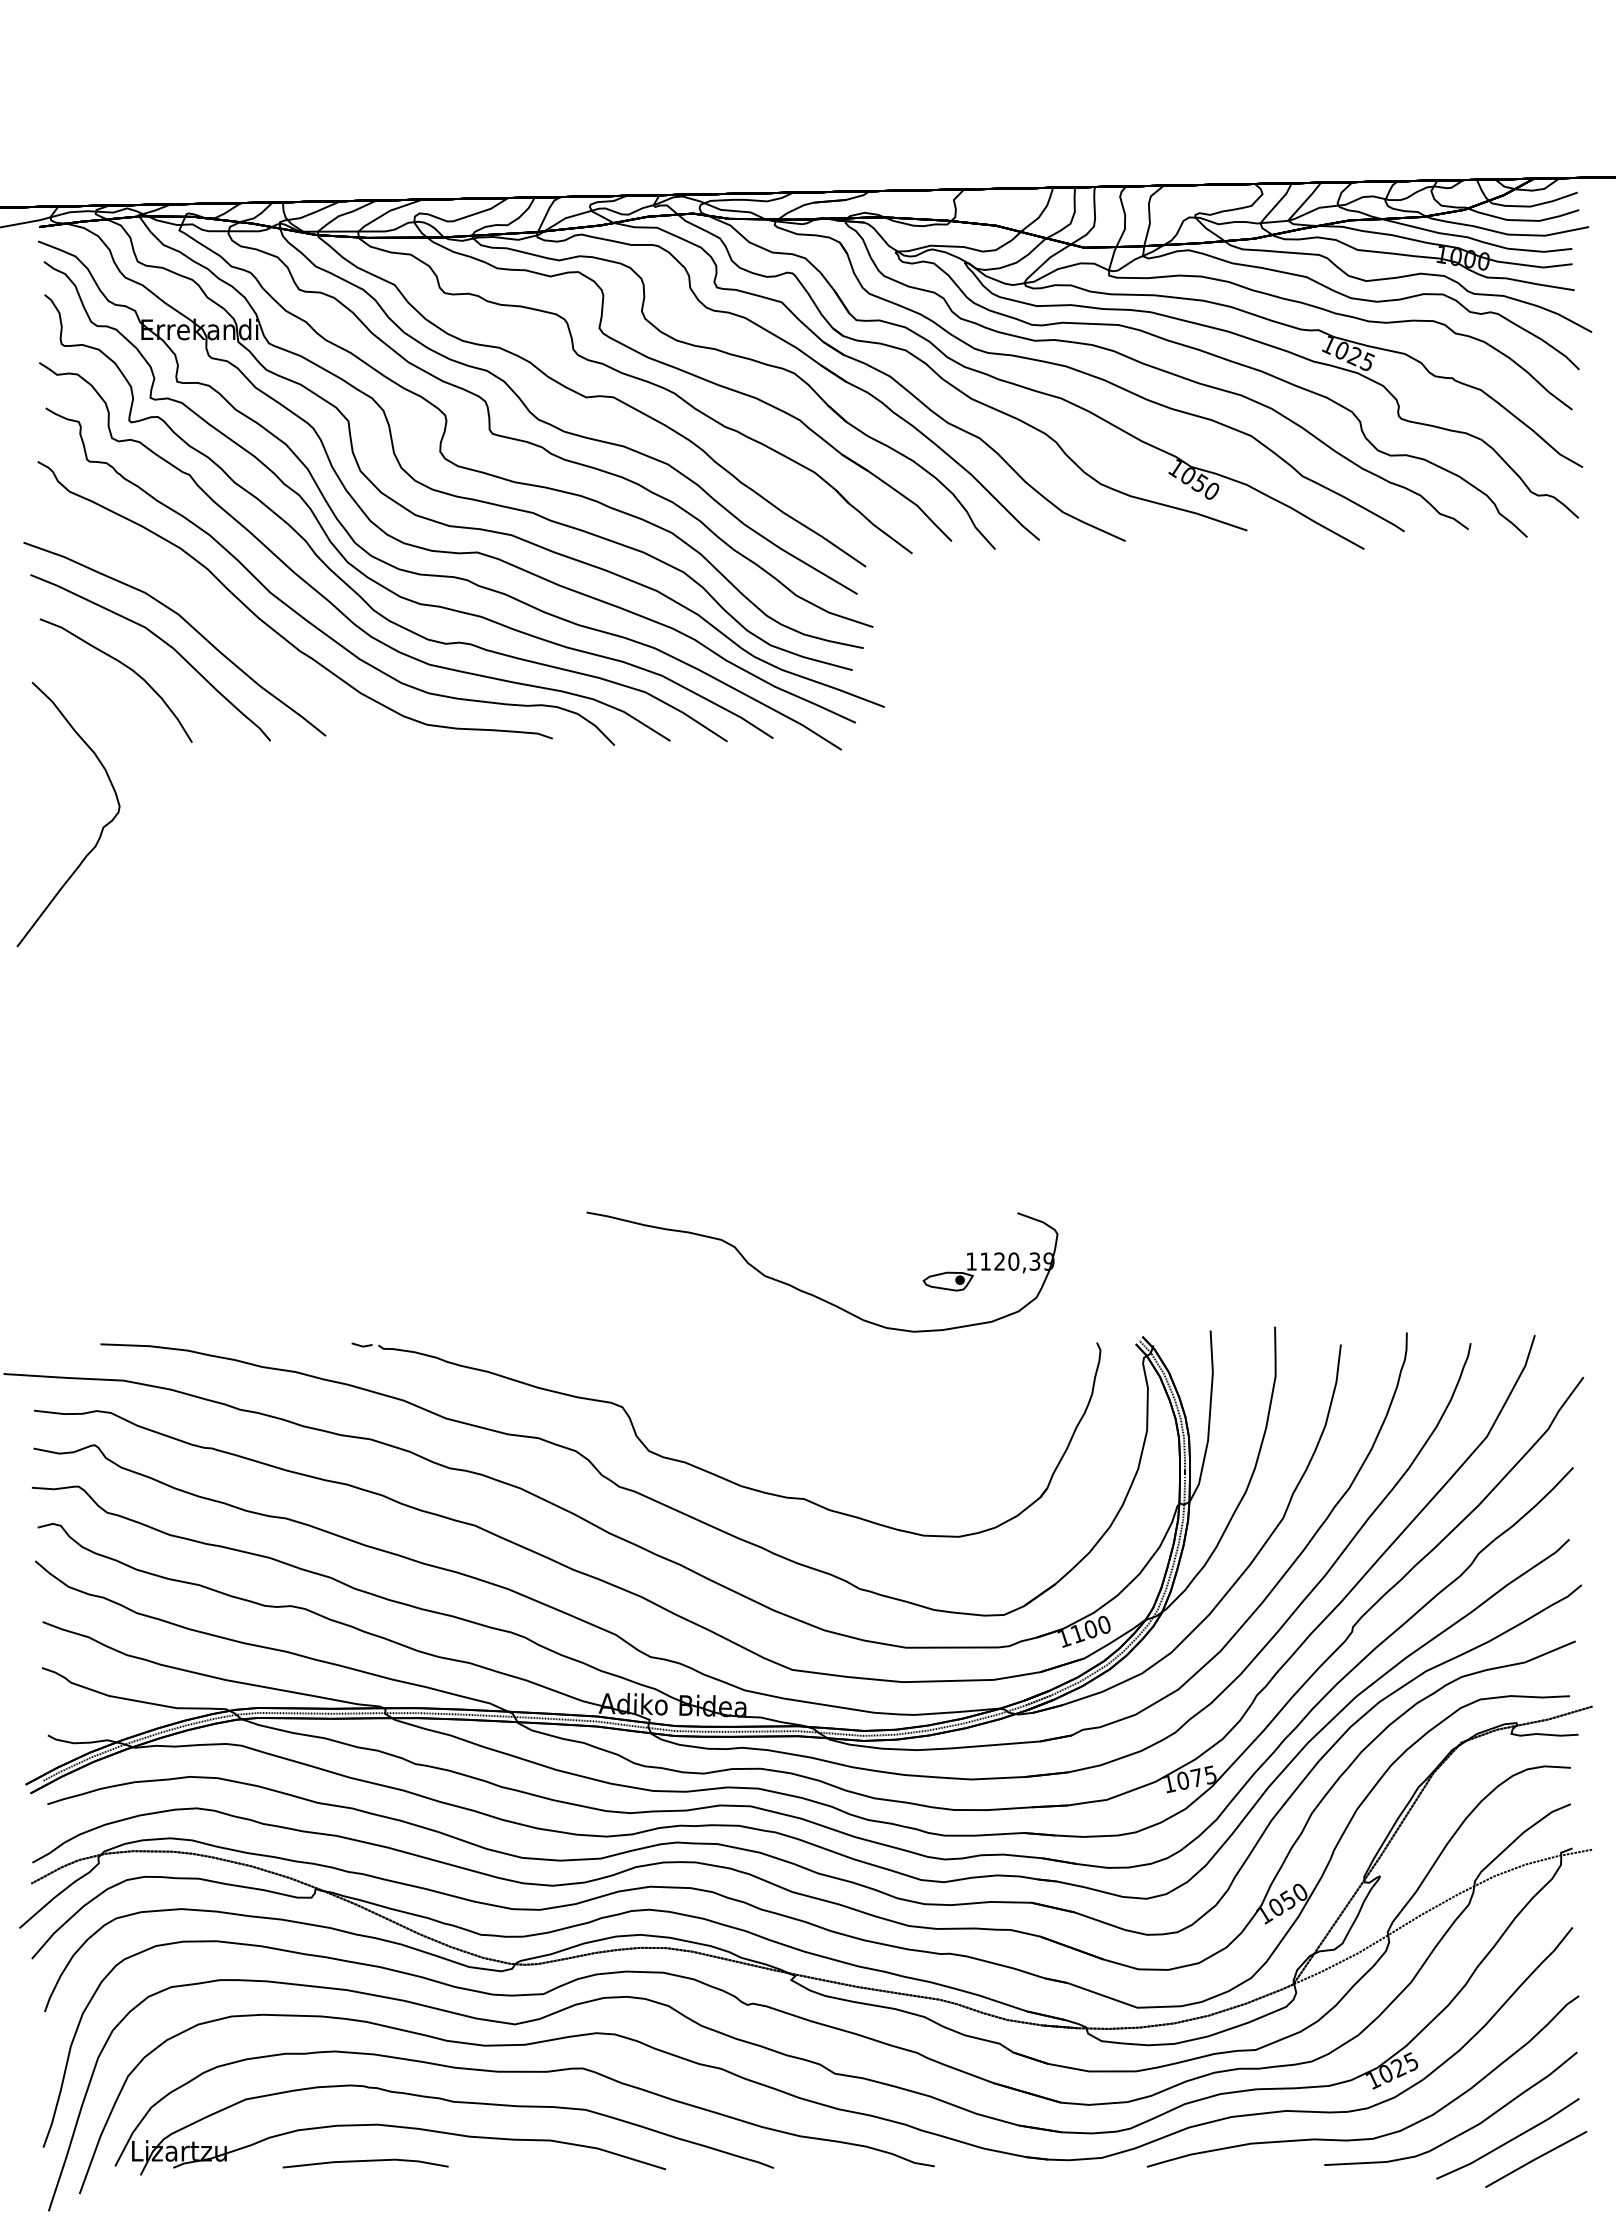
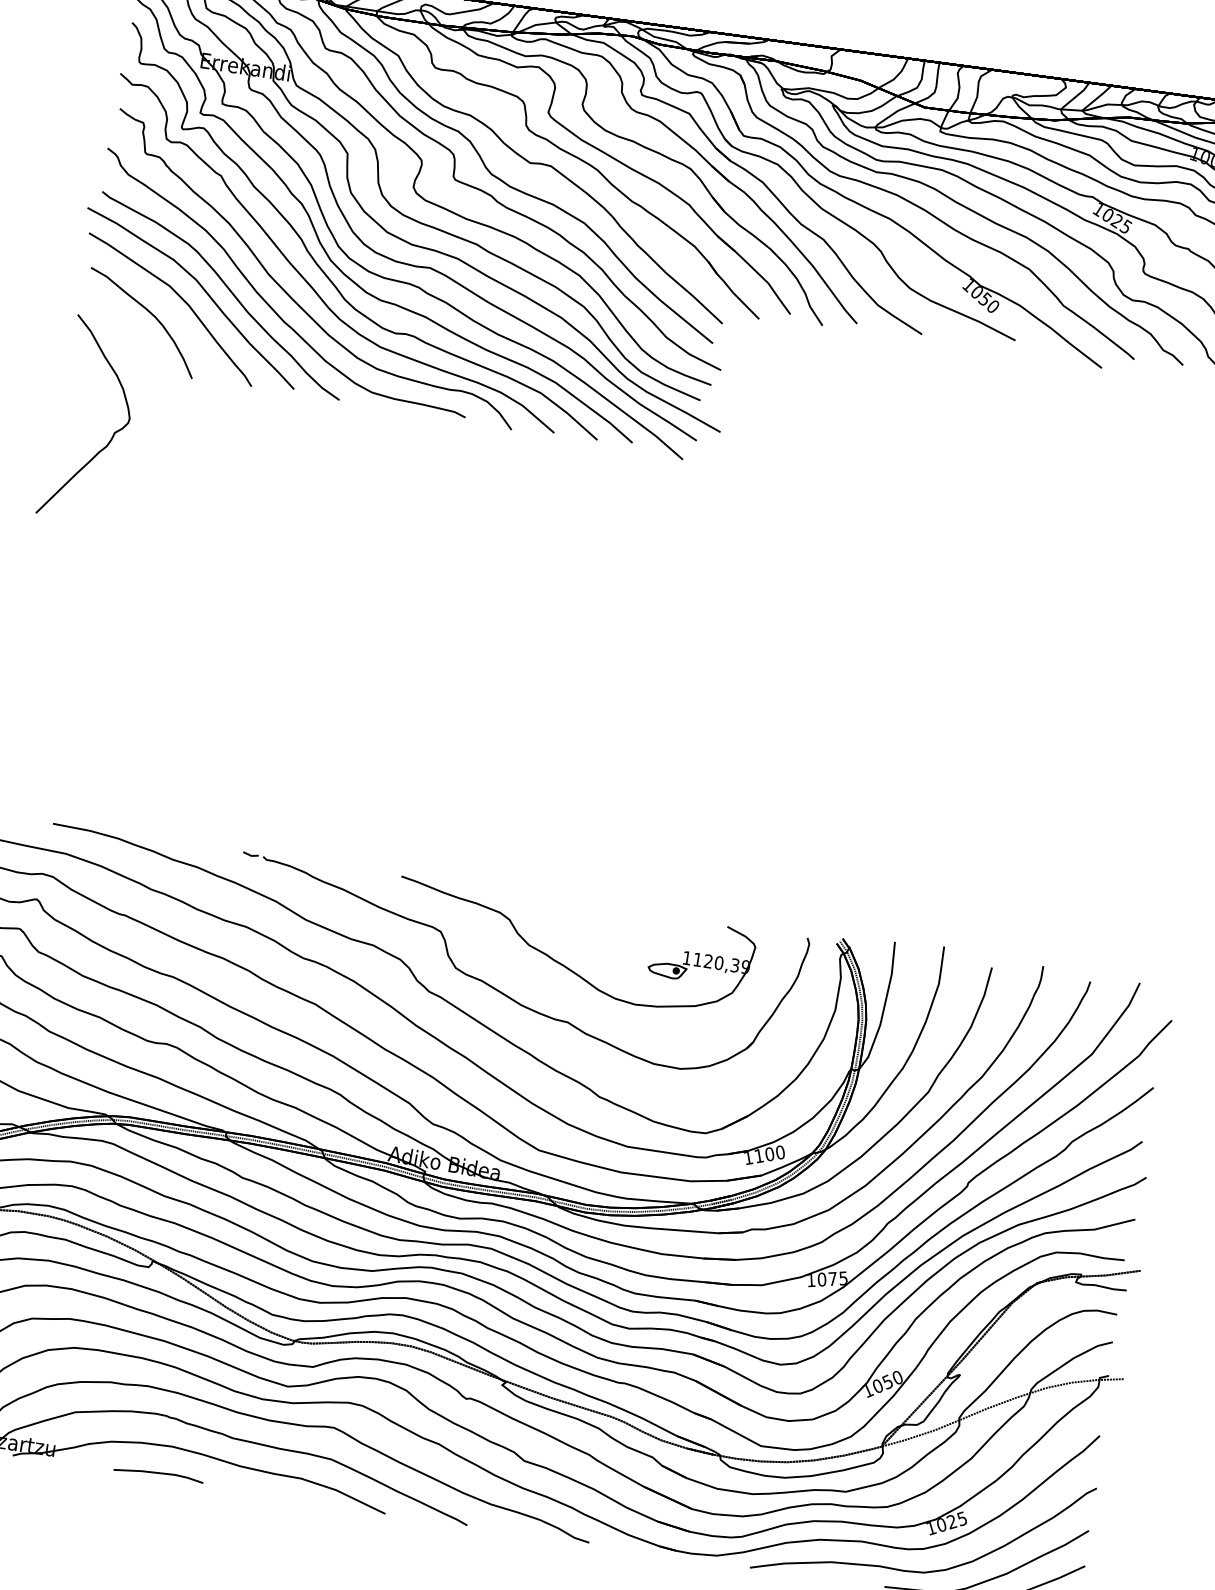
curve: (221, 620) -> (228, 289), added
part: (811, 1293) -> (562, 963), moved
part: (365, 2162) -> (158, 1473), size x0.71

